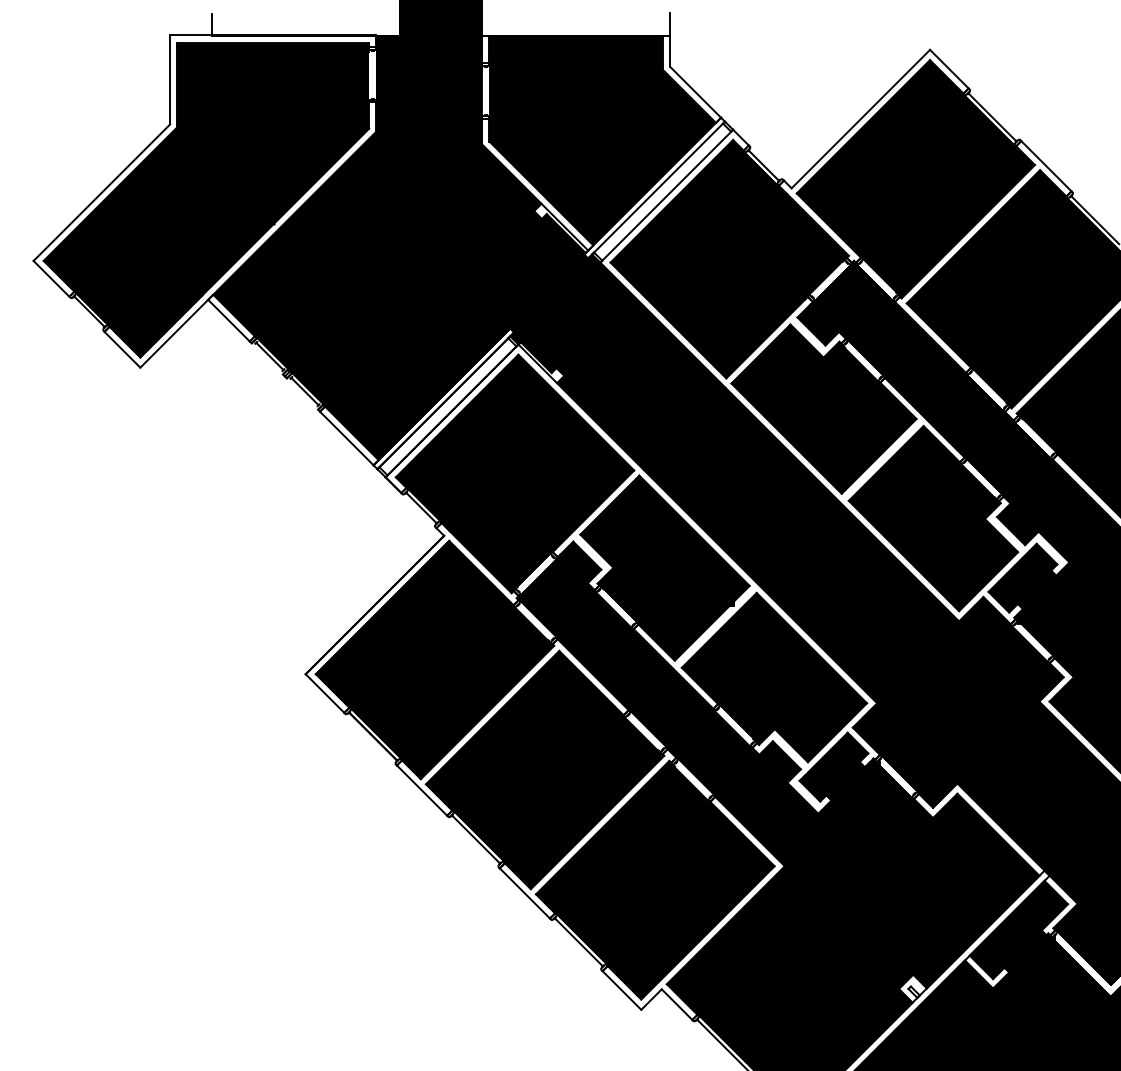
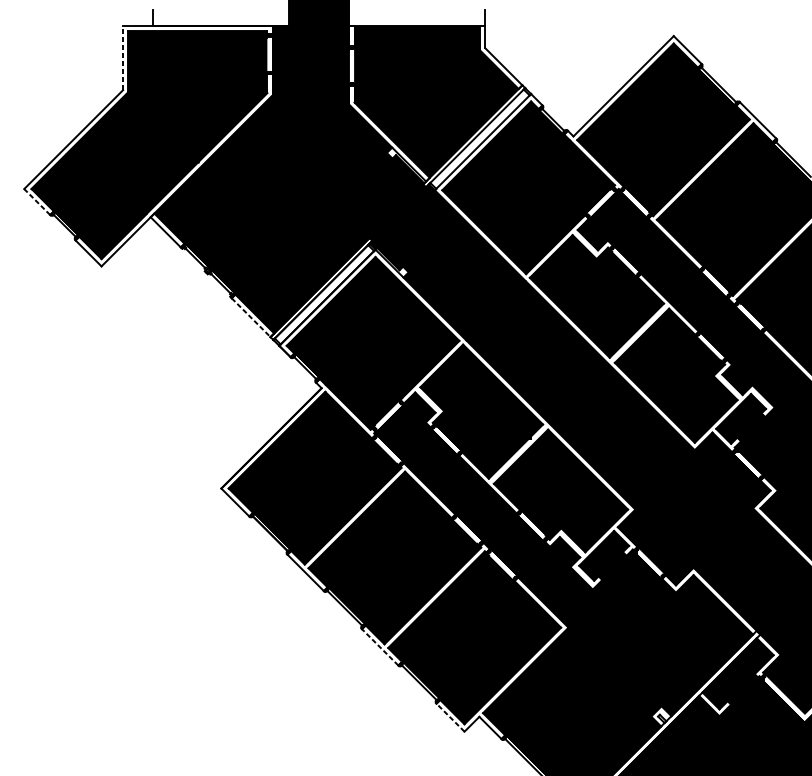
line: (170, 79) -> (123, 57), solid -> dashed
line: (51, 278) -> (37, 201), solid -> dashed
line: (346, 438) -> (250, 317), solid -> dashed
line: (524, 893) -> (379, 647), solid -> dashed
line: (621, 990) -> (450, 717), solid -> dashed

